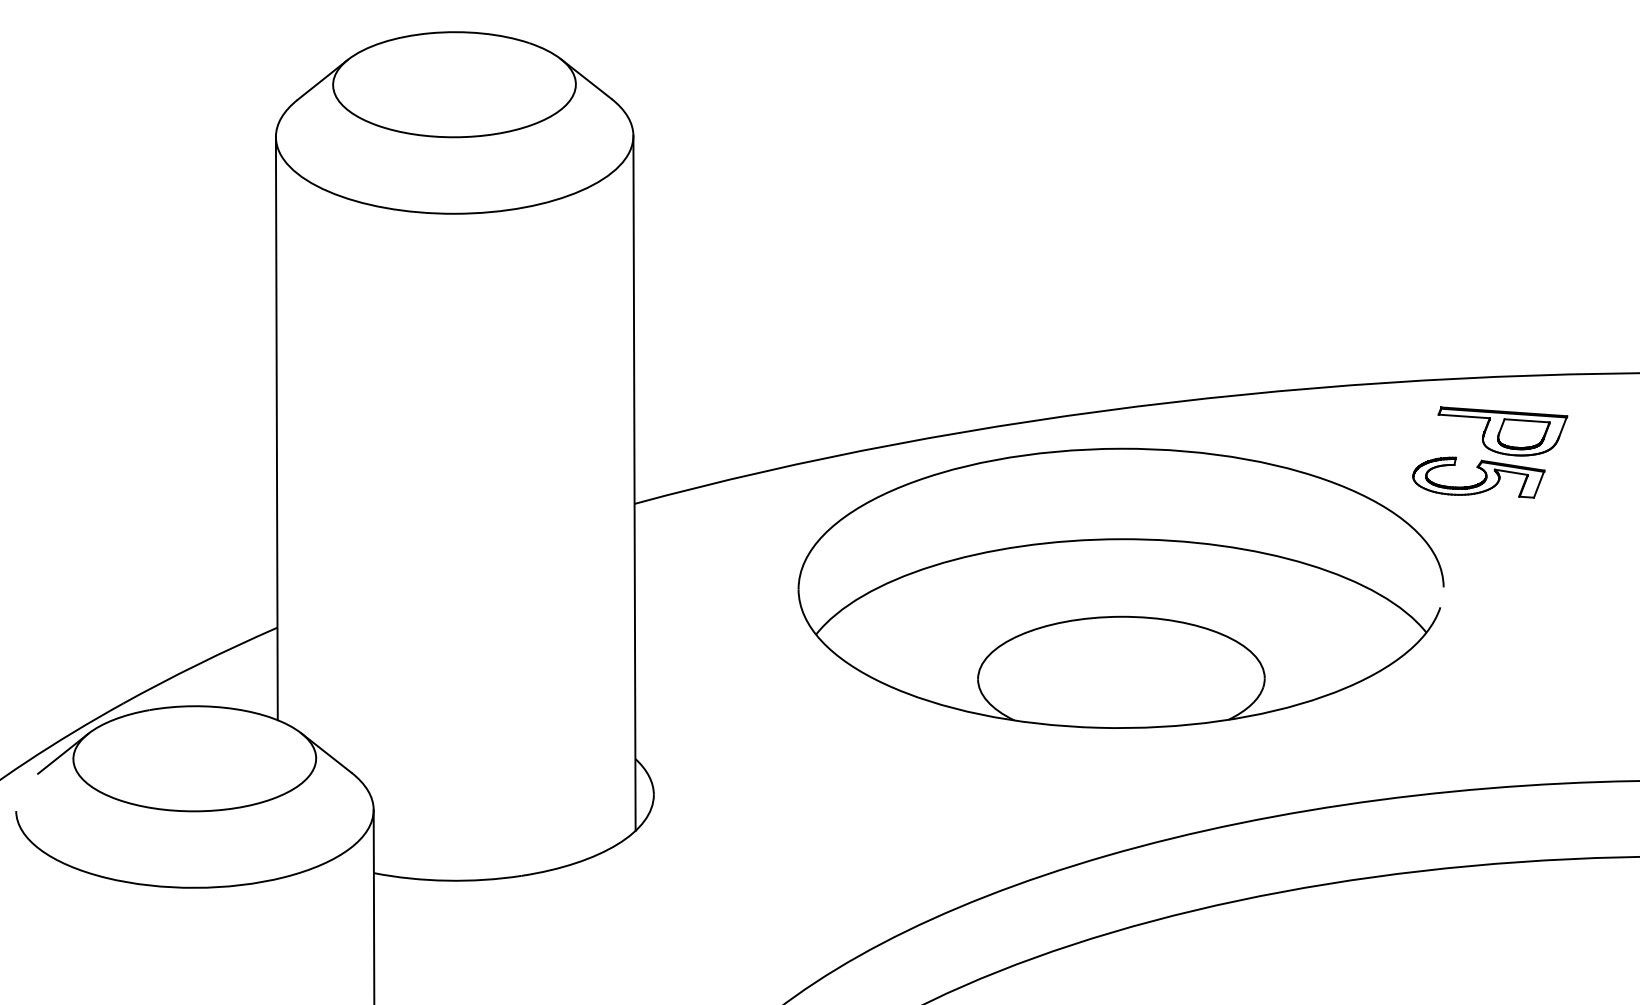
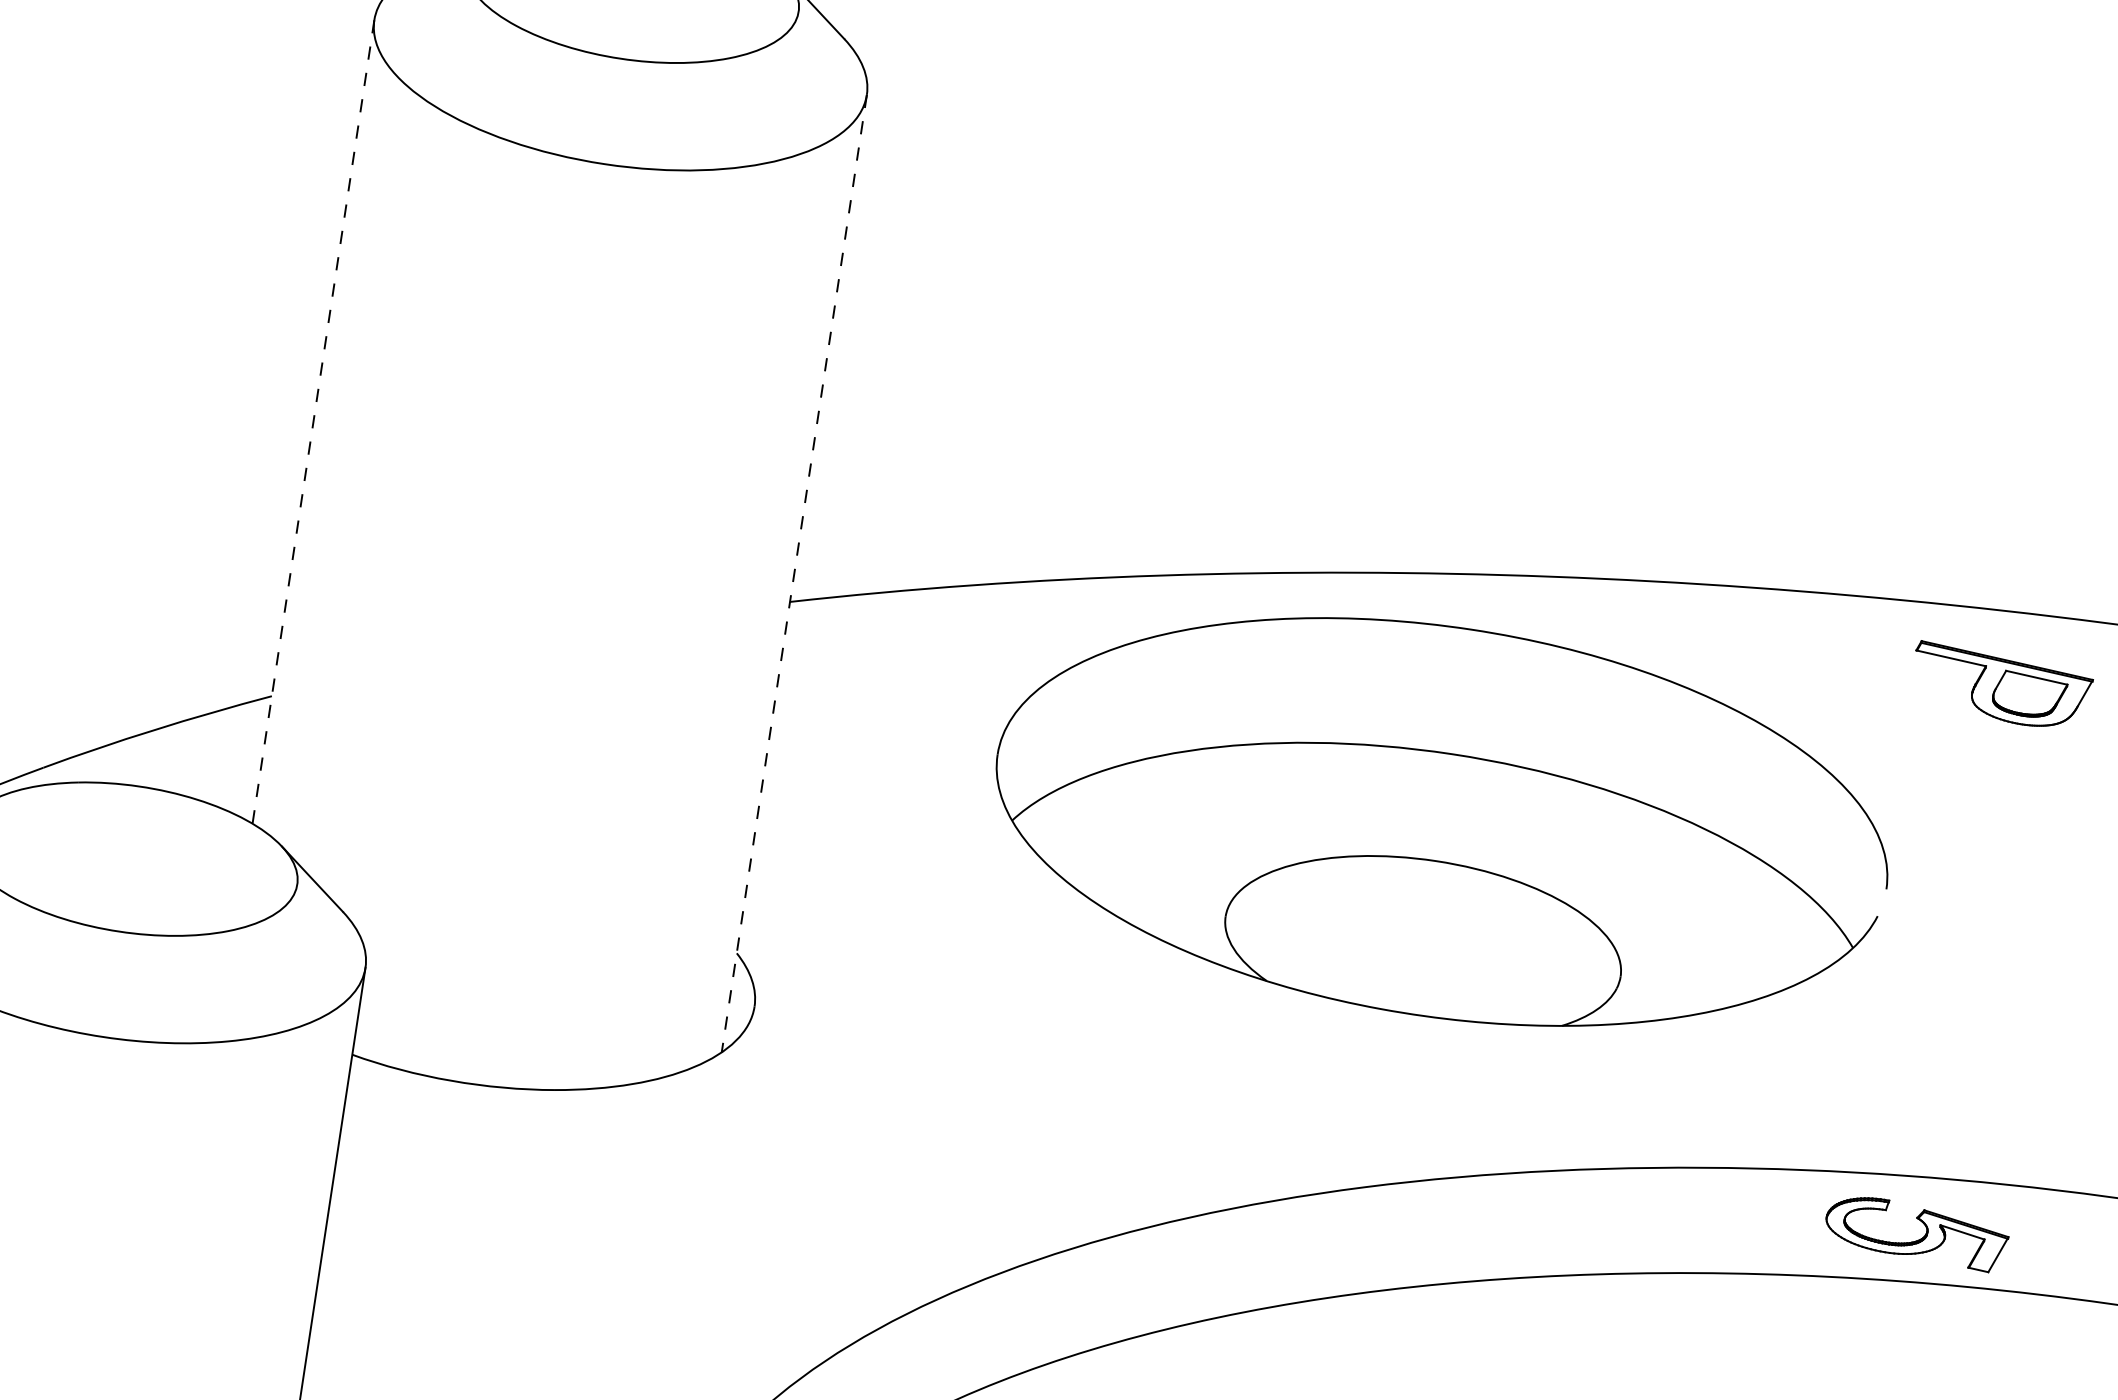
line: (276, 428) -> (312, 421), solid -> dashed
part: (1478, 477) -> (1916, 1232), moved
line: (634, 483) -> (794, 573), solid -> dashed

